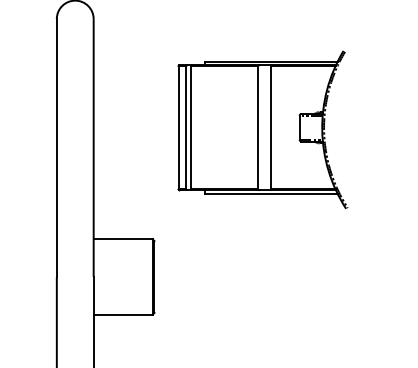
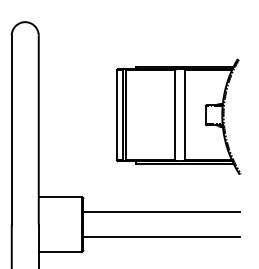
part: (262, 129) -> (178, 116), moved
line: (261, 259) -> (161, 211), added
line: (261, 294) -> (161, 237), added

